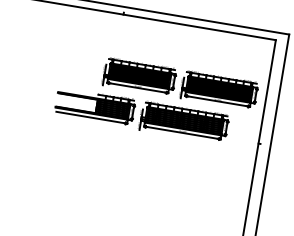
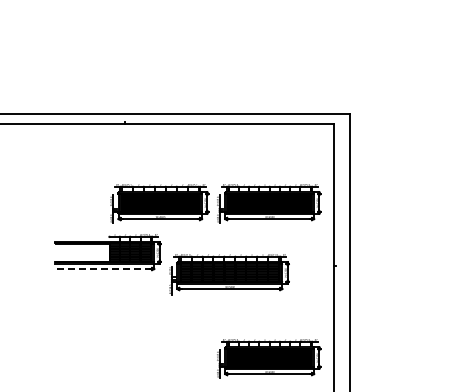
line: (90, 117) -> (104, 269), solid -> dashed
part: (183, 122) -> (229, 274), moved
part: (200, 203) -> (269, 358), added

